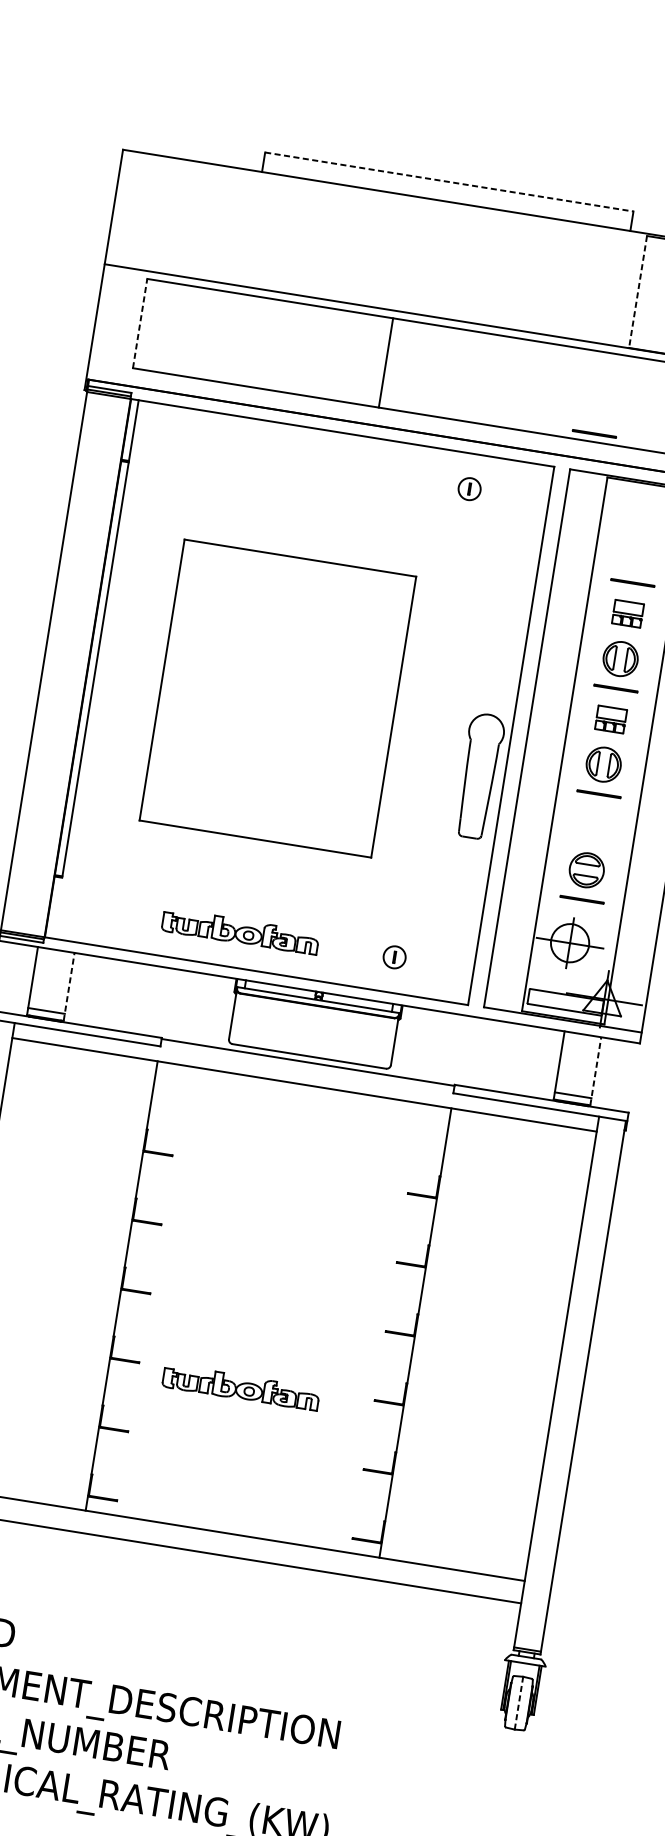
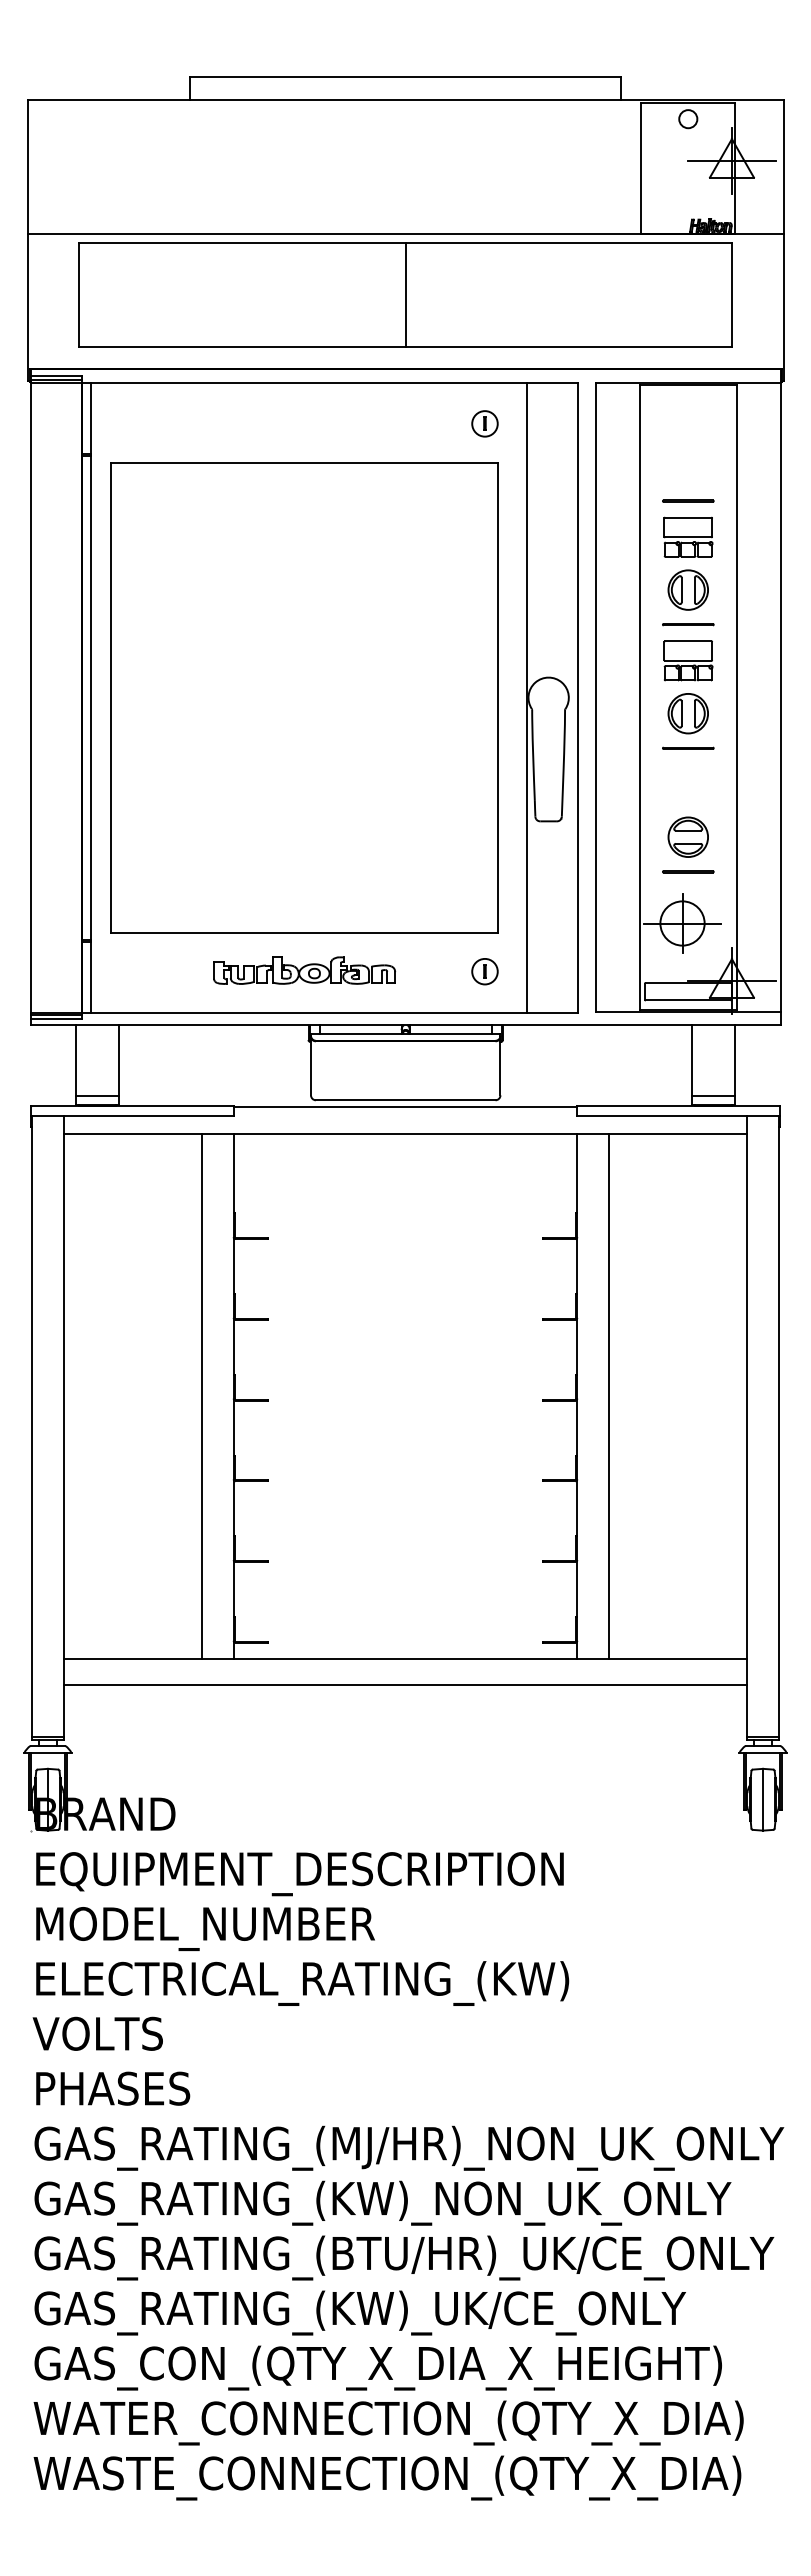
line: (449, 182) -> (406, 77), dashed -> solid
line: (638, 292) -> (641, 168), dashed -> solid
line: (139, 322) -> (78, 294), dashed -> solid
line: (386, 362) -> (405, 294), moved
line: (594, 433) -> (617, 337), removed
part: (628, 613) -> (688, 536), size x1.43
part: (277, 698) -> (304, 697), size x1.43
part: (611, 719) -> (688, 660), size x1.43
line: (467, 728) -> (526, 697), added
line: (57, 907) -> (91, 976), added
line: (69, 986) -> (119, 1064), dashed -> solid
line: (596, 1070) -> (735, 1064), dashed -> solid
line: (95, 1281) -> (202, 1396), added
line: (442, 1337) -> (608, 1396), added
part: (241, 1387) -> (388, 1490), removed
line: (519, 1703) -> (763, 1799), dashed -> solid

